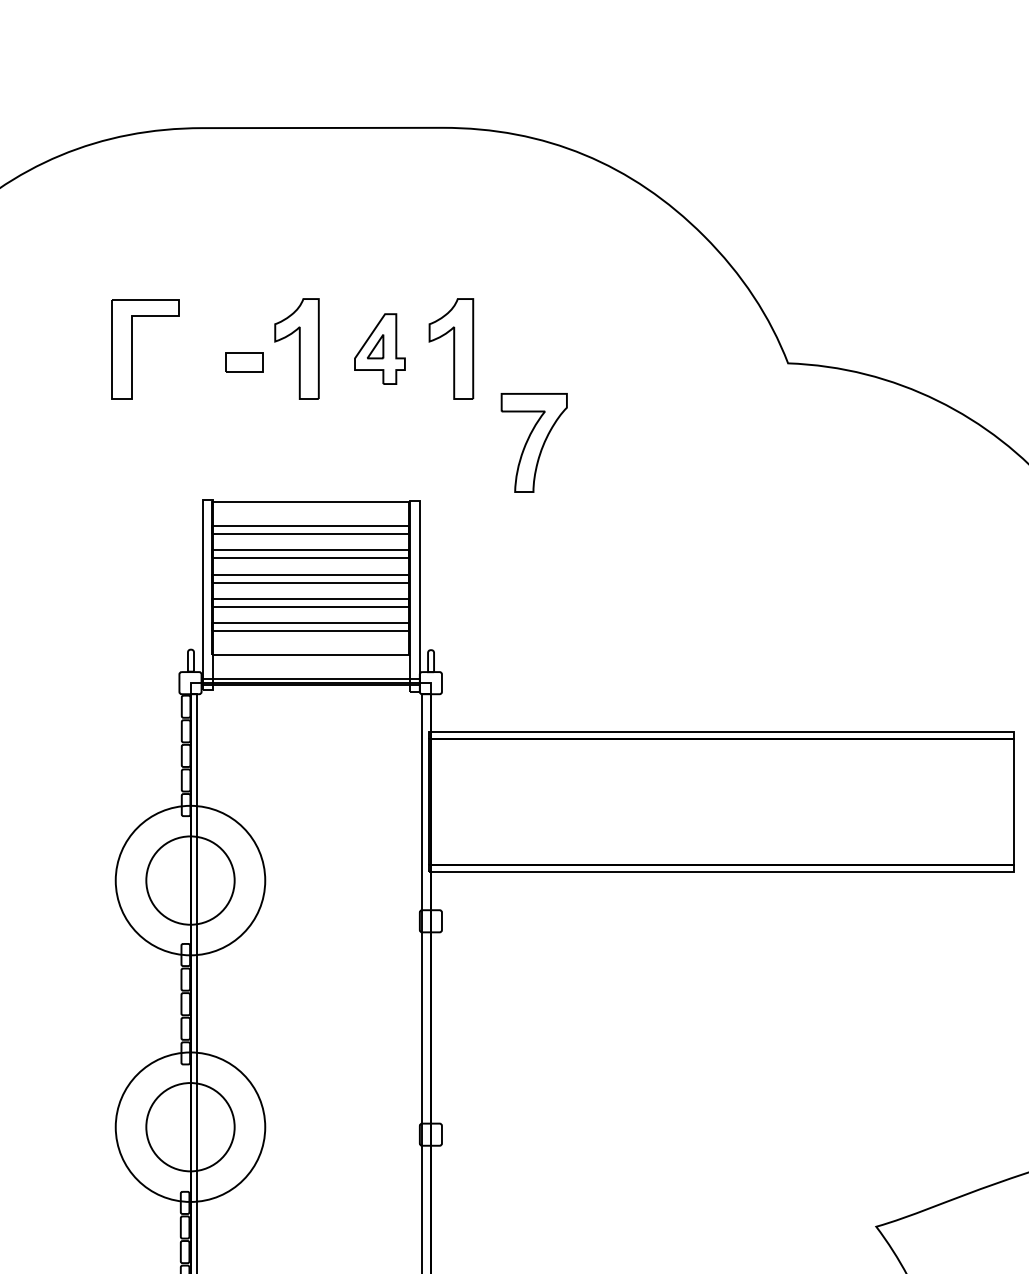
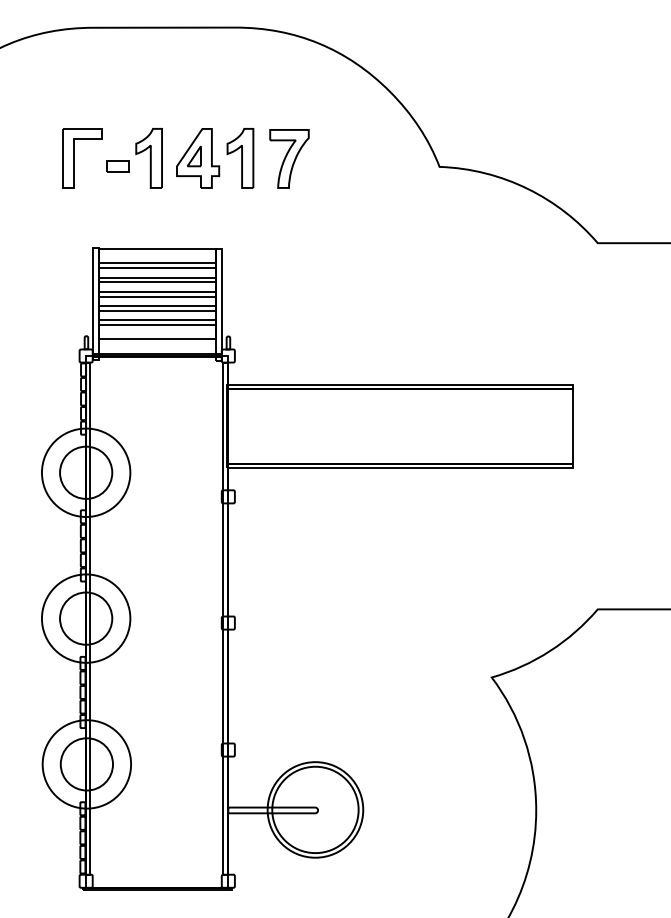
part: (131, 349) -> (74, 158), moved
part: (380, 349) -> (198, 158), size x1.43
part: (534, 442) -> (289, 158), moved

